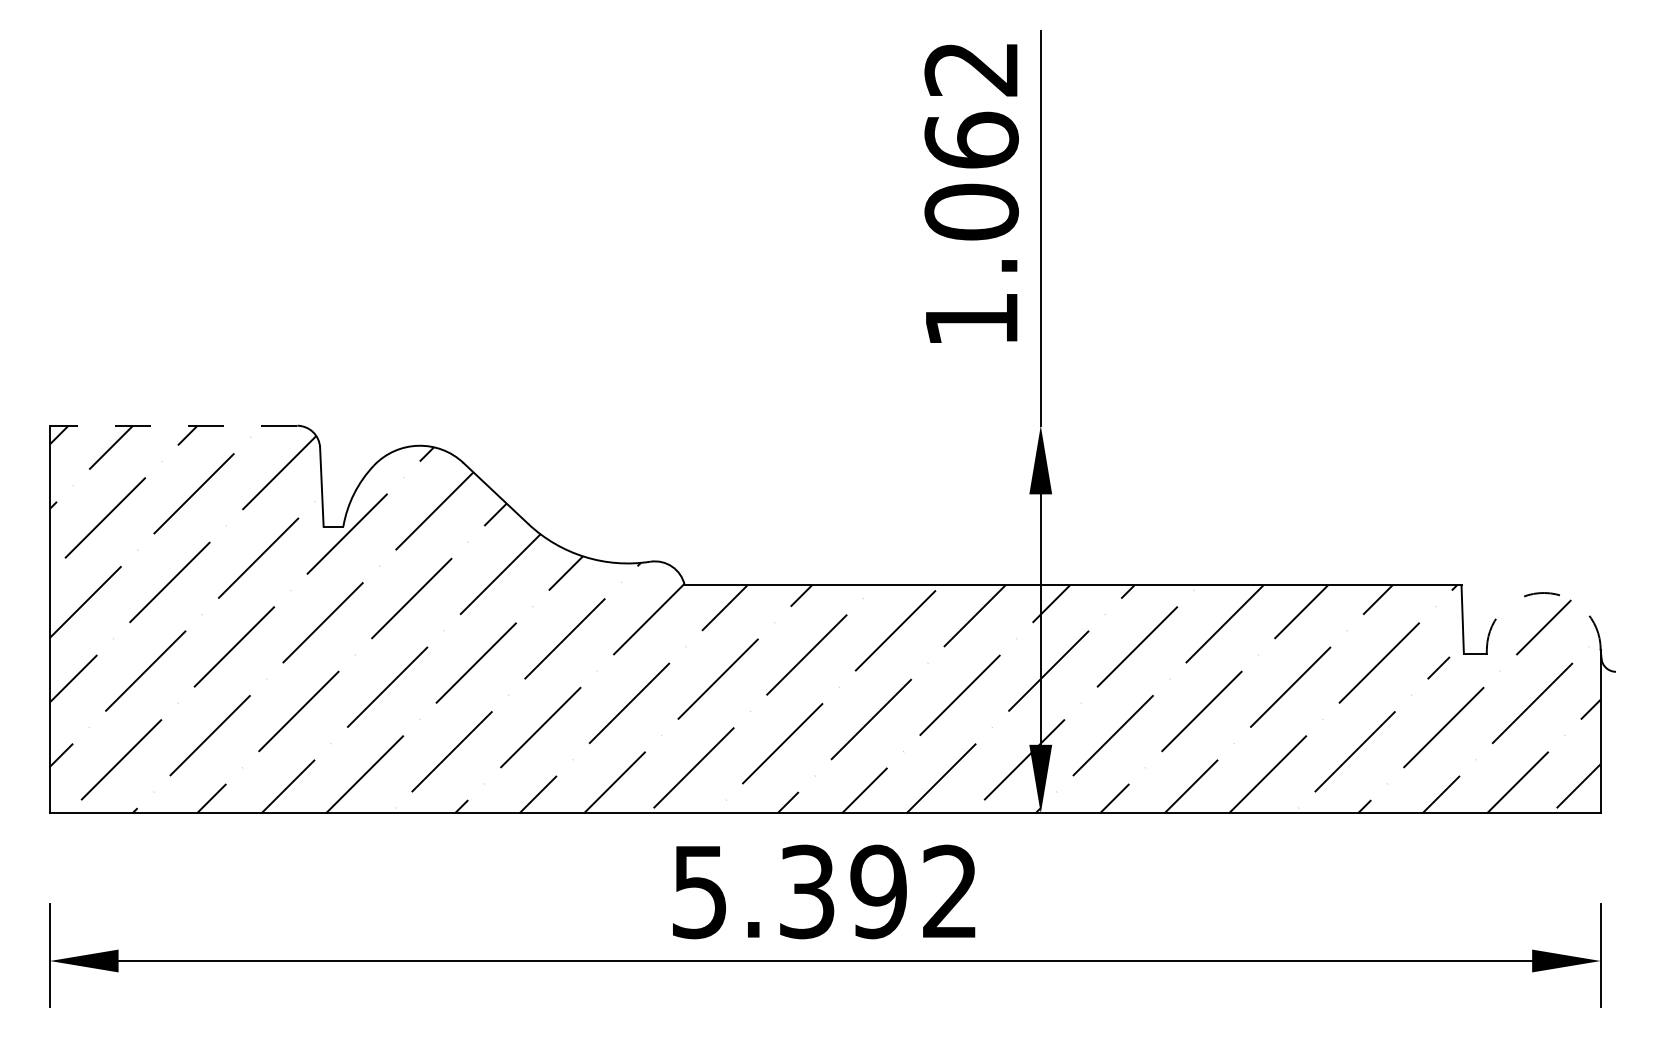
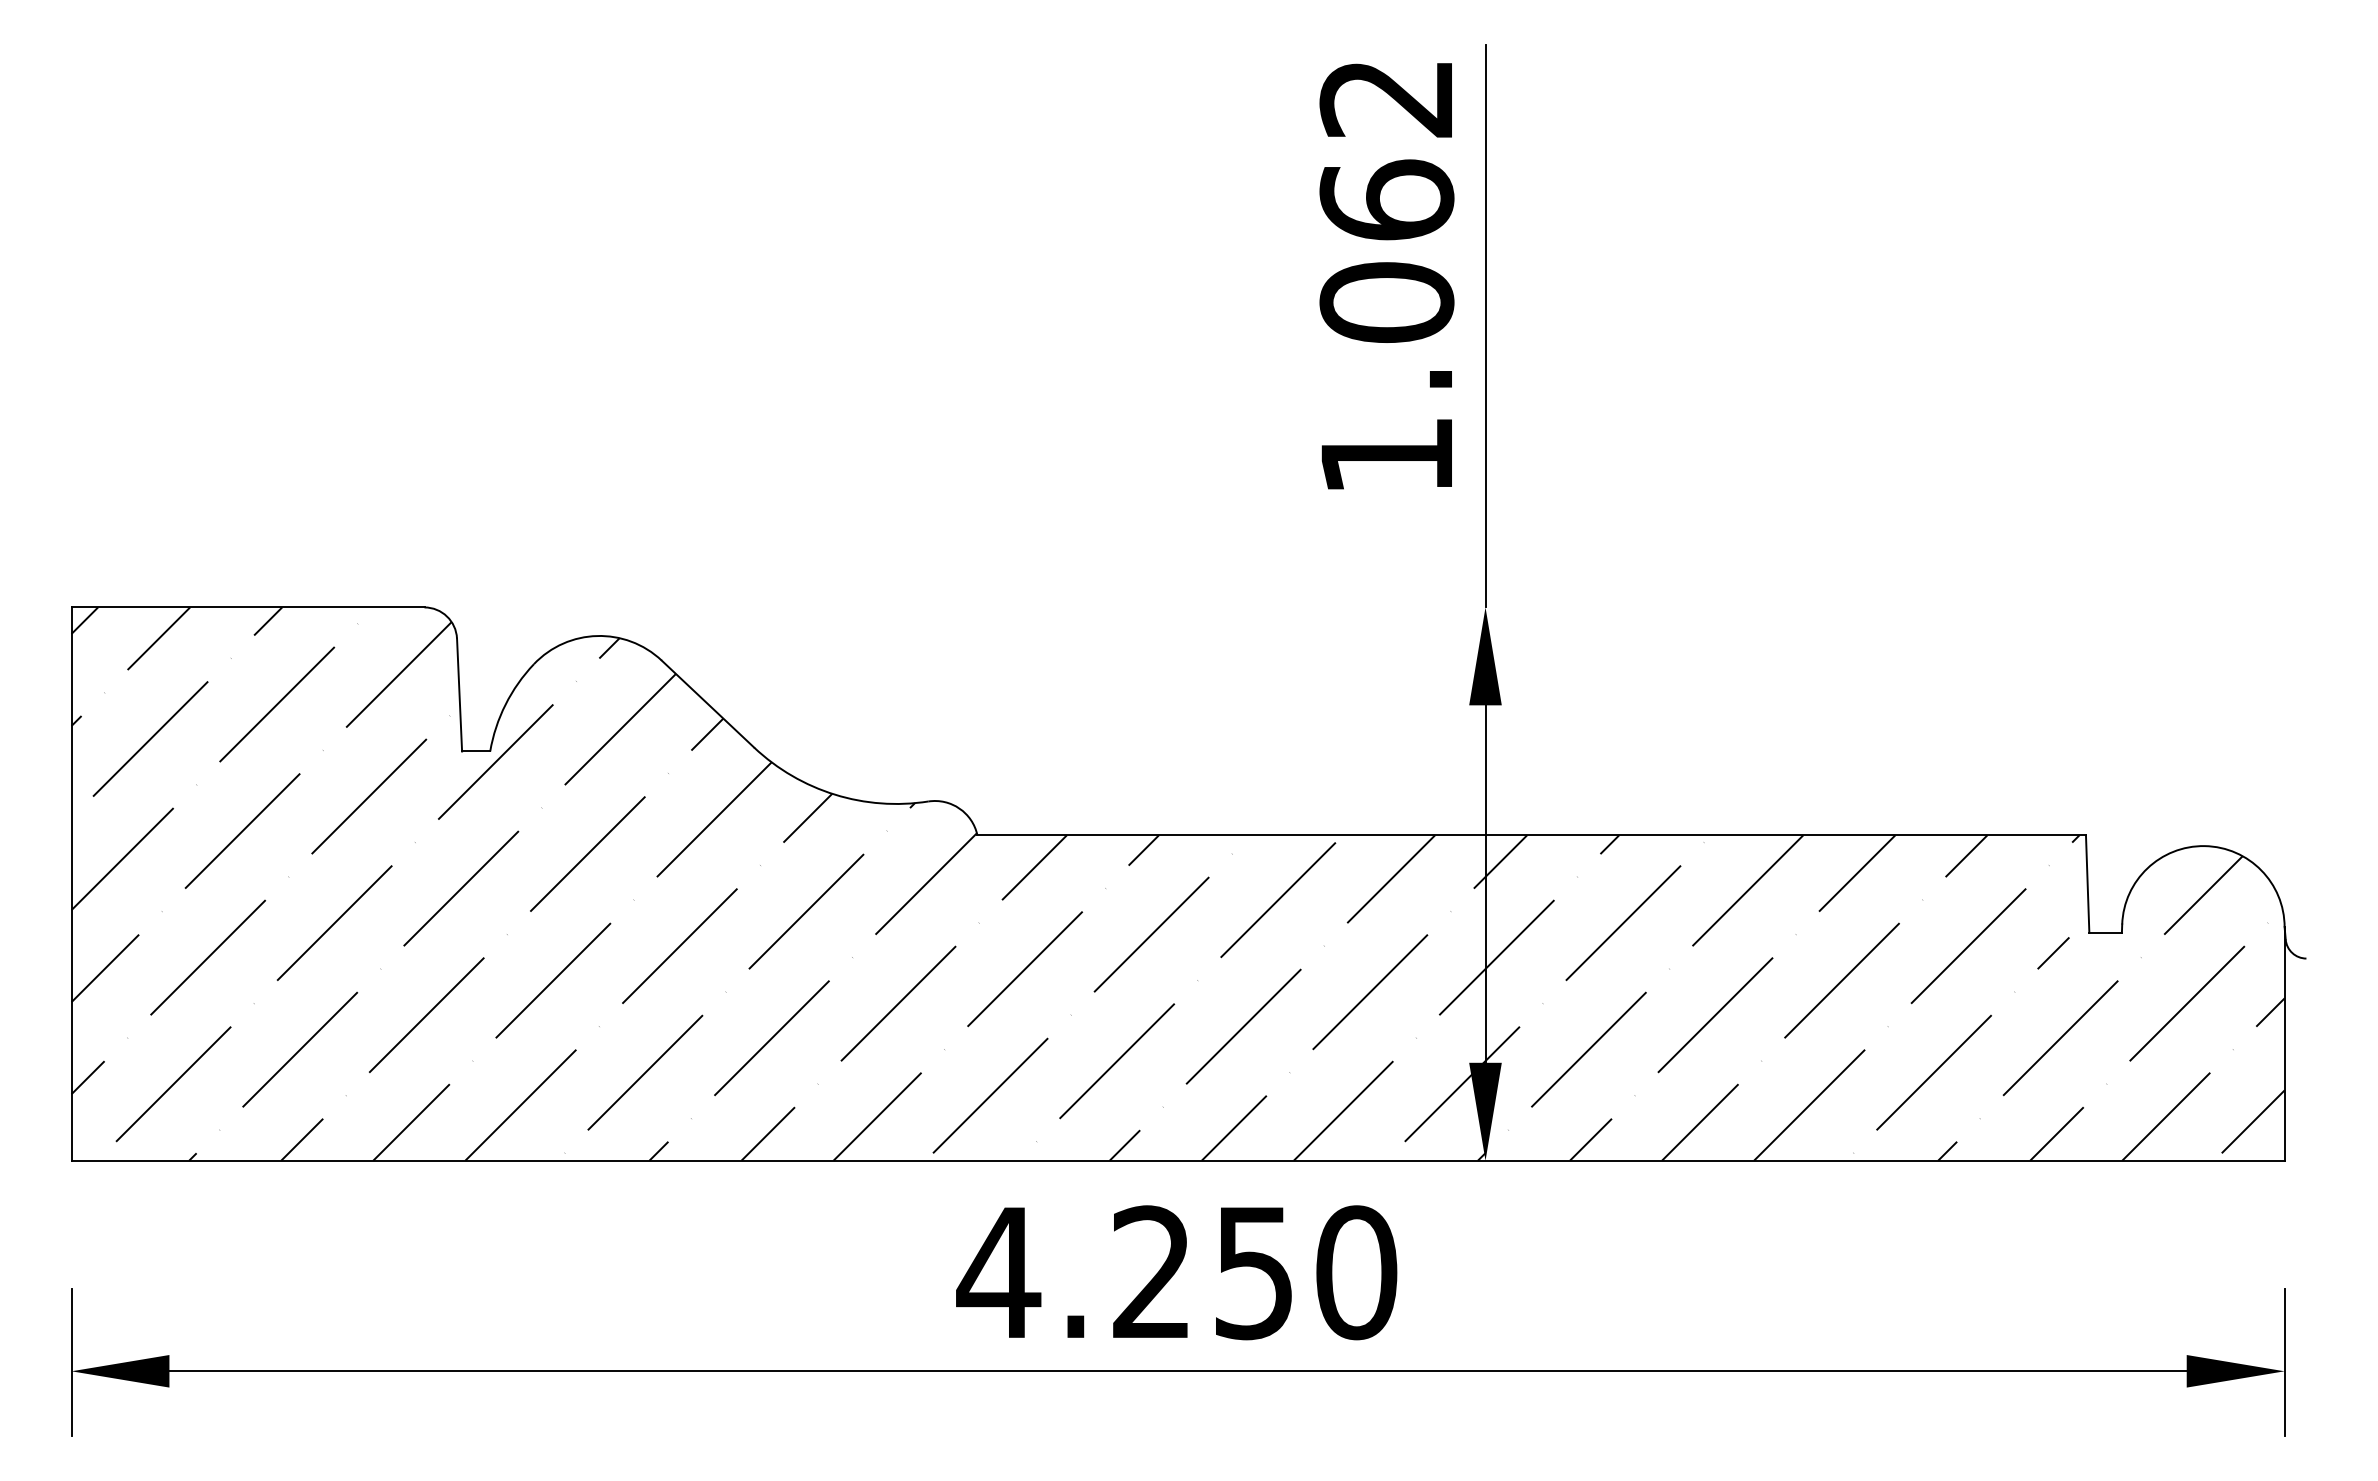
line: (173, 425) -> (247, 607), dashed -> solid
arc: (1544, 593) -> (2204, 846), dashed -> solid
text: (823, 891) -> (1175, 1272), 5.392 -> 4.250

